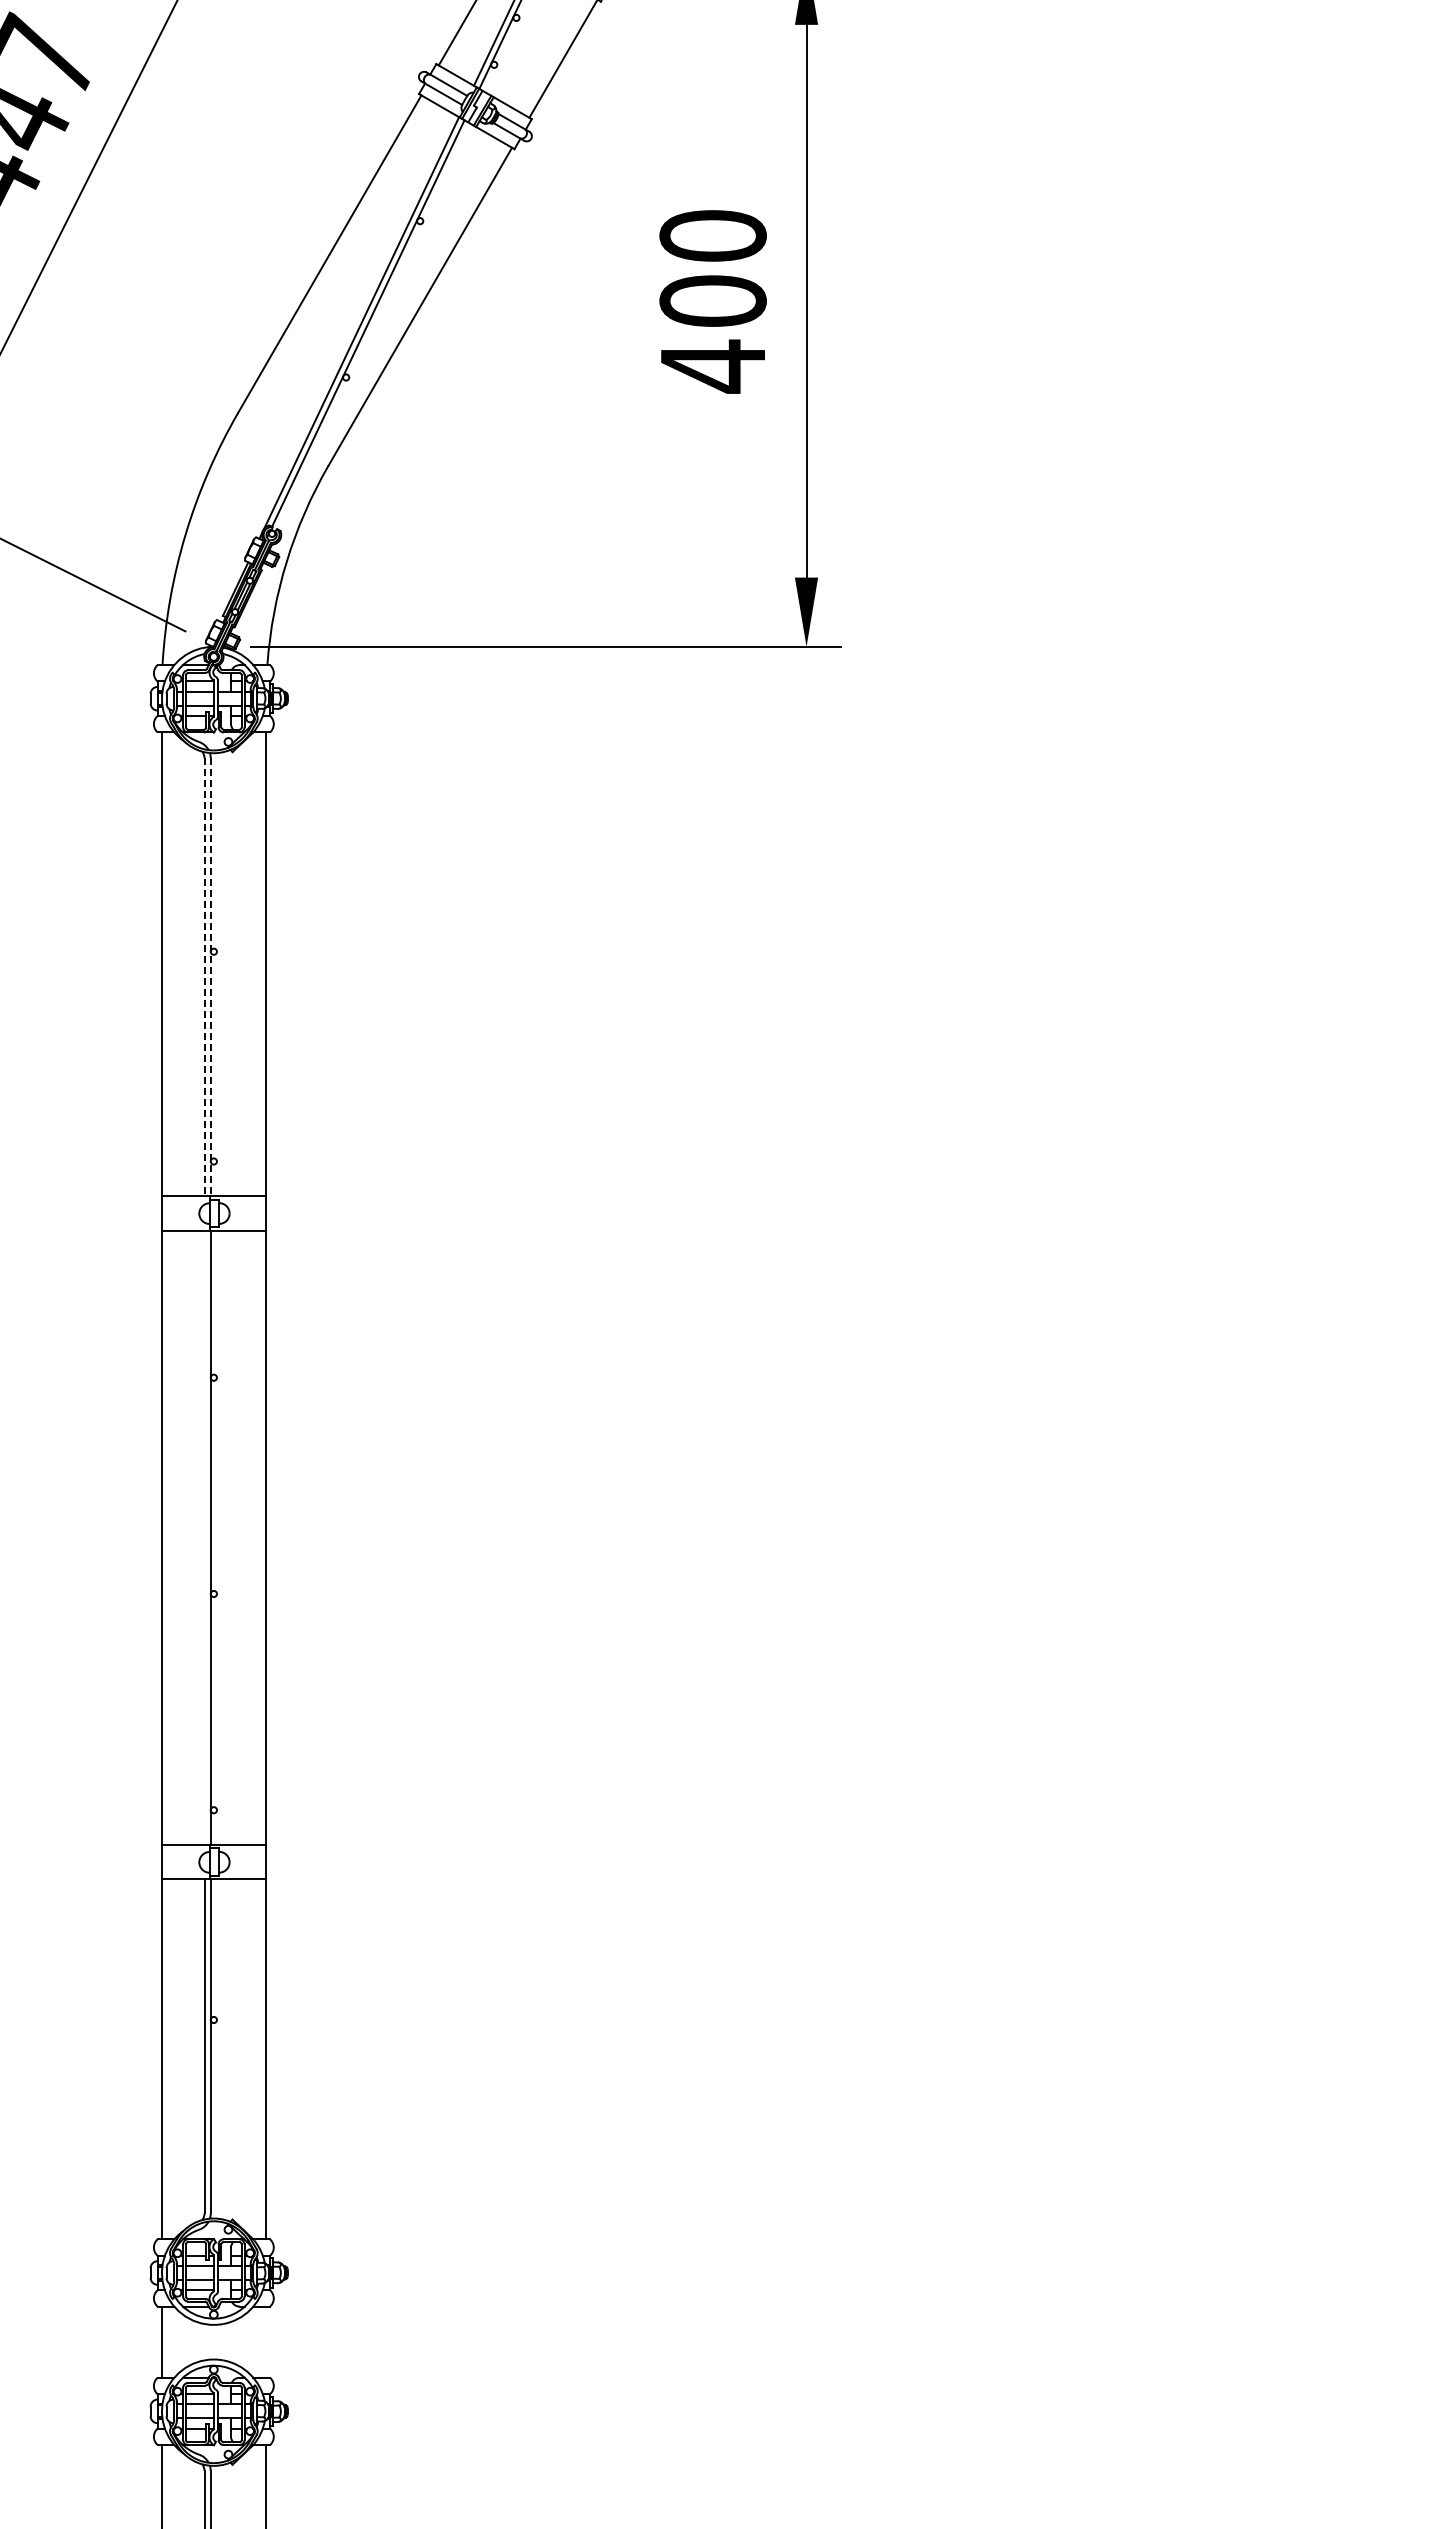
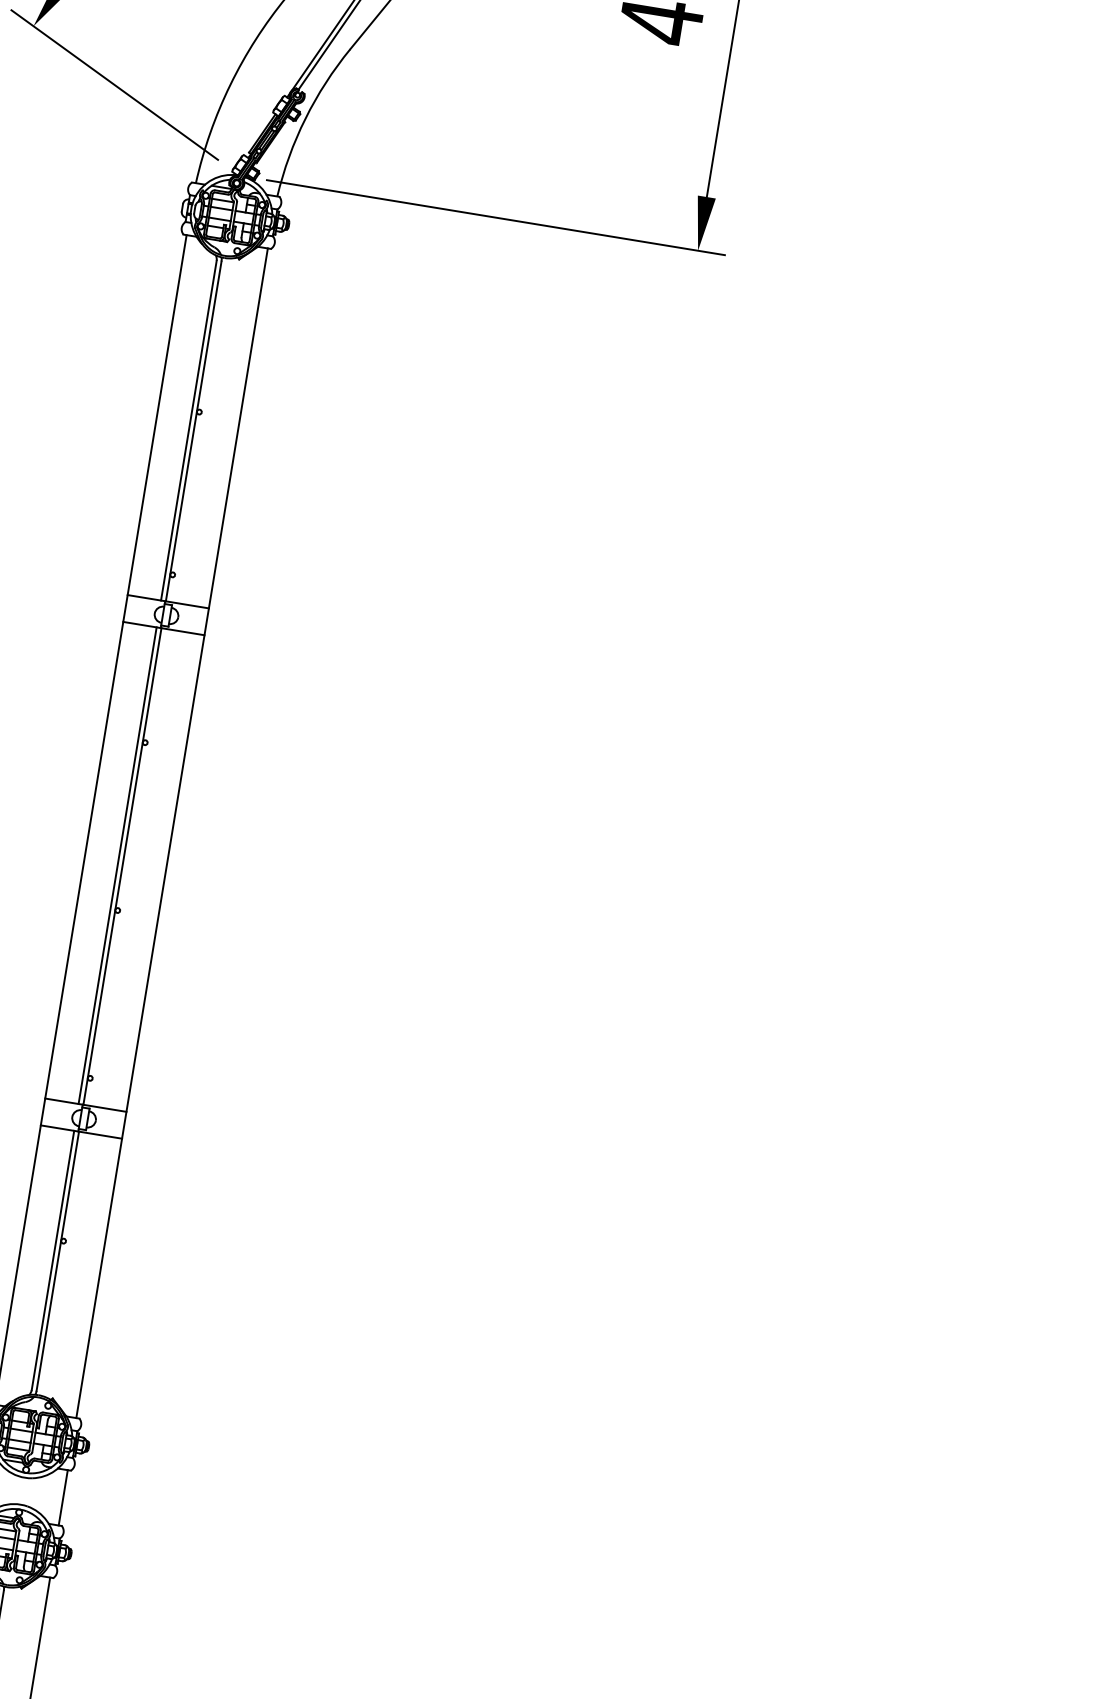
line: (204, 977) -> (188, 430), dashed -> solid
line: (210, 977) -> (193, 431), dashed -> solid
line: (204, 1537) -> (117, 865), added
line: (266, 2341) -> (63, 1497), added

